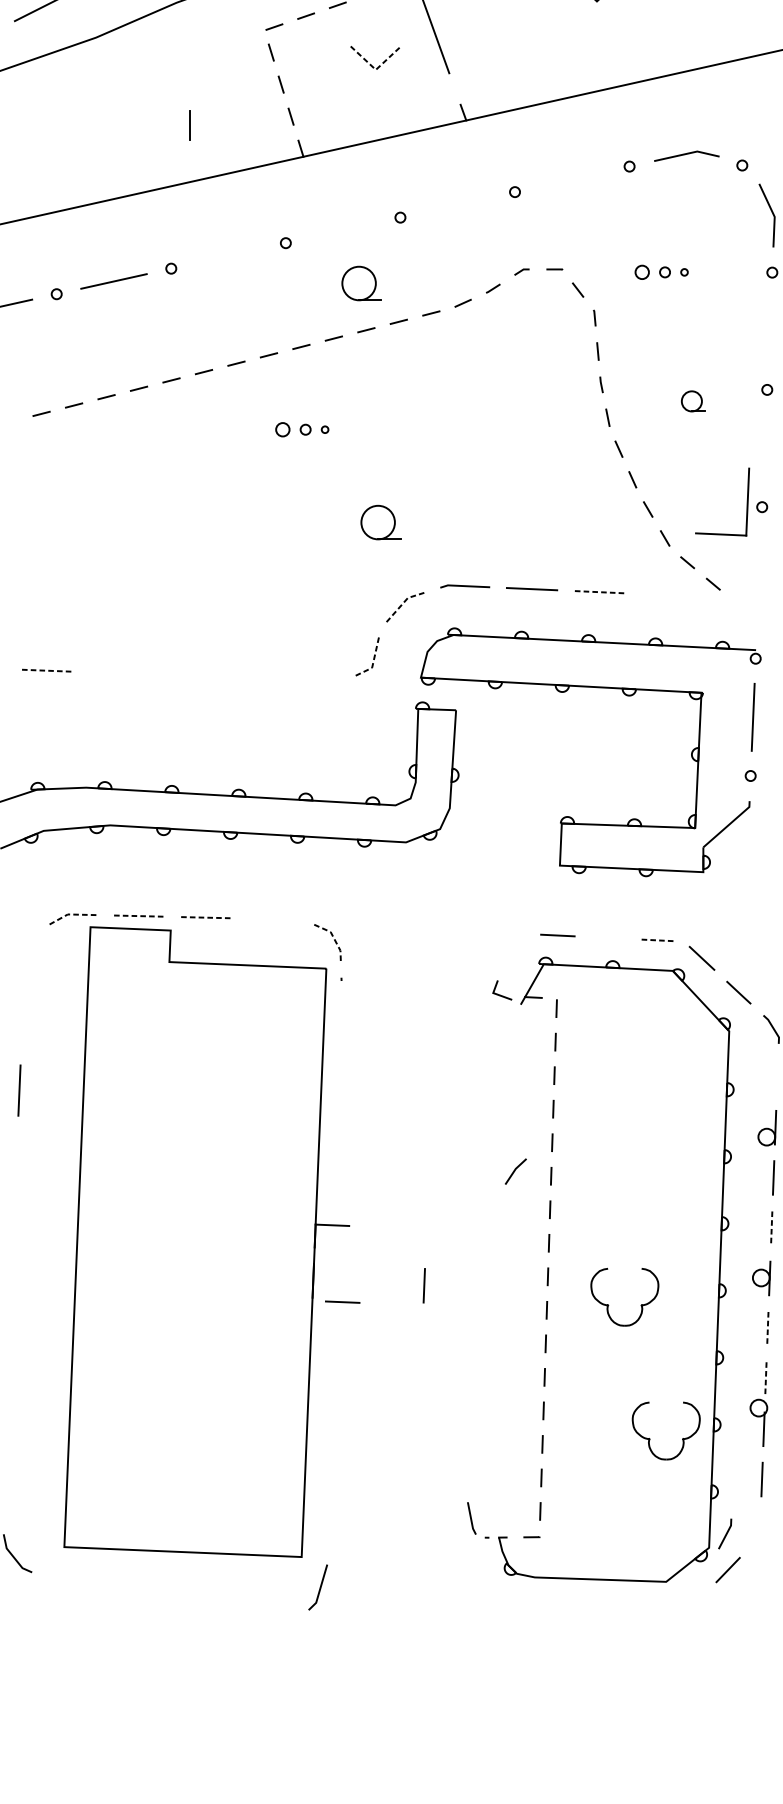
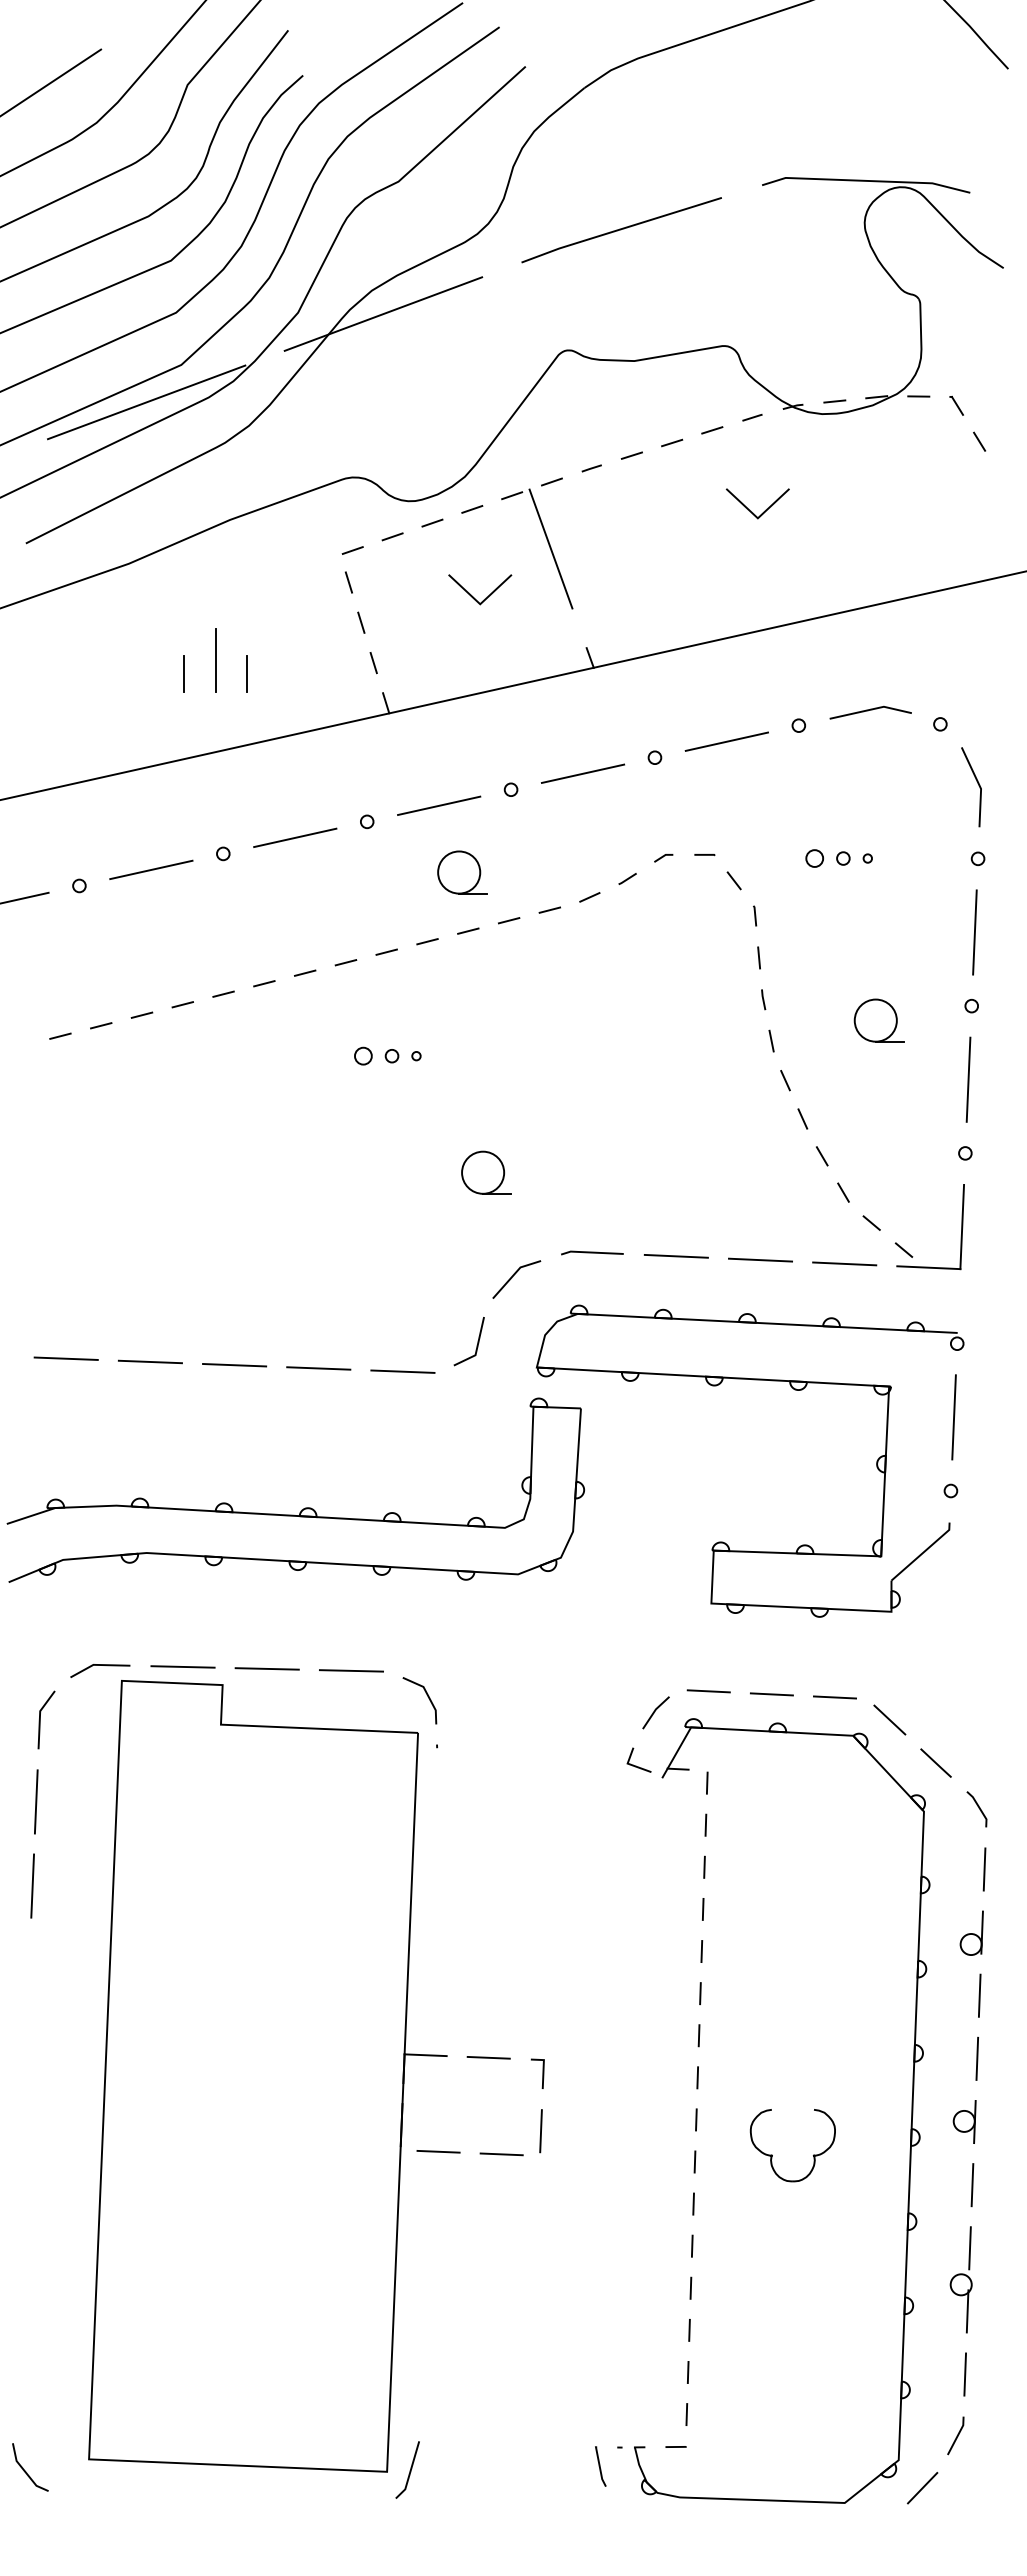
line: (376, 70) -> (480, 604), dashed -> solid
line: (165, 113) -> (215, 659), added
line: (140, 125) -> (184, 673), added
line: (571, 179) -> (726, 741), added
line: (457, 204) -> (582, 773), added
line: (343, 230) -> (439, 805), added
line: (228, 255) -> (295, 837), added
line: (769, 331) -> (974, 932), added
part: (693, 401) -> (878, 1020), size x1.67
line: (764, 448) -> (968, 1079), added
part: (747, 502) -> (961, 1227), moved
line: (599, 592) -> (760, 1260), dashed -> solid
line: (665, 594) -> (844, 1263), added
line: (402, 603) -> (513, 1274), dashed -> solid
line: (373, 662) -> (477, 1348), dashed -> solid
line: (46, 670) -> (66, 1358), dashed -> solid
line: (112, 672) -> (149, 1361), added
line: (180, 676) -> (234, 1365), added
line: (247, 678) -> (318, 1368), added
line: (313, 680) -> (402, 1371), added
line: (71, 914) -> (98, 1664), dashed -> solid
line: (139, 915) -> (183, 1666), dashed -> solid
line: (206, 917) -> (267, 1668), dashed -> solid
line: (273, 918) -> (351, 1670), added
line: (334, 938) -> (428, 1695), dashed -> solid
line: (607, 938) -> (771, 1694), added
line: (658, 940) -> (835, 1697), dashed -> solid
line: (25, 957) -> (40, 1719), added
line: (21, 1023) -> (35, 1801), added
line: (777, 1077) -> (984, 1869), added
line: (515, 1170) -> (655, 1711), moved
line: (382, 1227) -> (488, 2057), added
line: (771, 1228) -> (977, 2059), dashed -> solid
line: (425, 1239) -> (542, 2073), added
line: (392, 1304) -> (501, 2154), added
line: (767, 1329) -> (972, 2185), dashed -> solid
line: (766, 1379) -> (970, 2248), dashed -> solid
part: (650, 1438) -> (824, 2322), removed
line: (471, 1518) -> (600, 2466), moved
line: (725, 1533) -> (956, 2435), moved
line: (319, 1587) -> (409, 2470), moved

